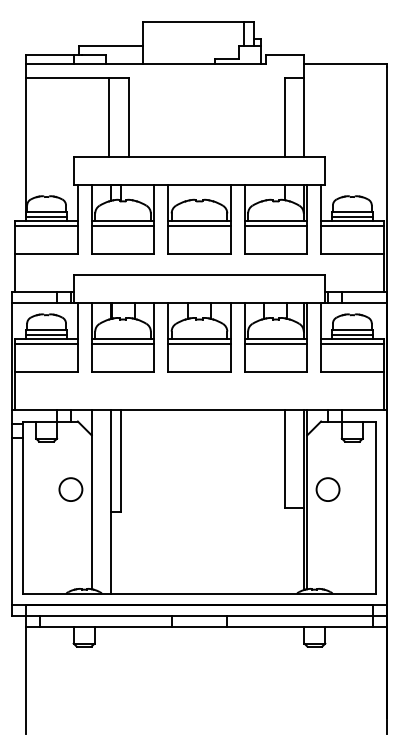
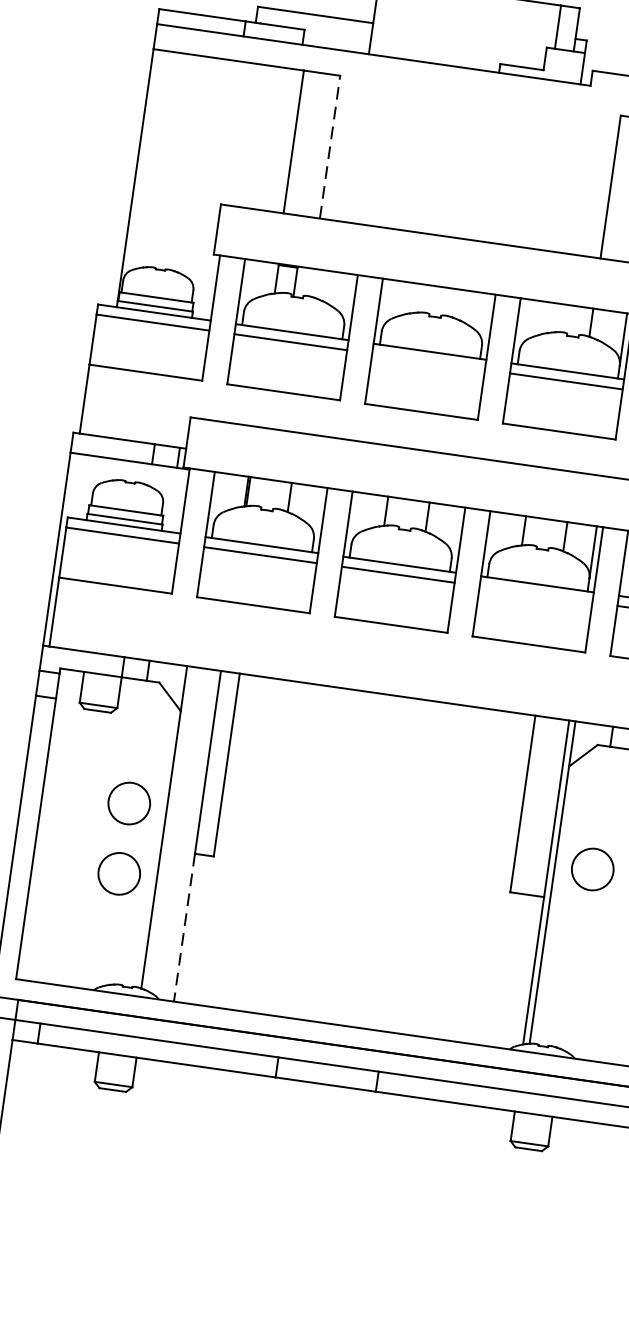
line: (129, 117) -> (330, 147), solid -> dashed
line: (199, 226) -> (428, 362), removed
line: (275, 344) -> (535, 594), removed
circle: (70, 528) -> (118, 873), added
line: (110, 553) -> (184, 928), solid -> dashed

